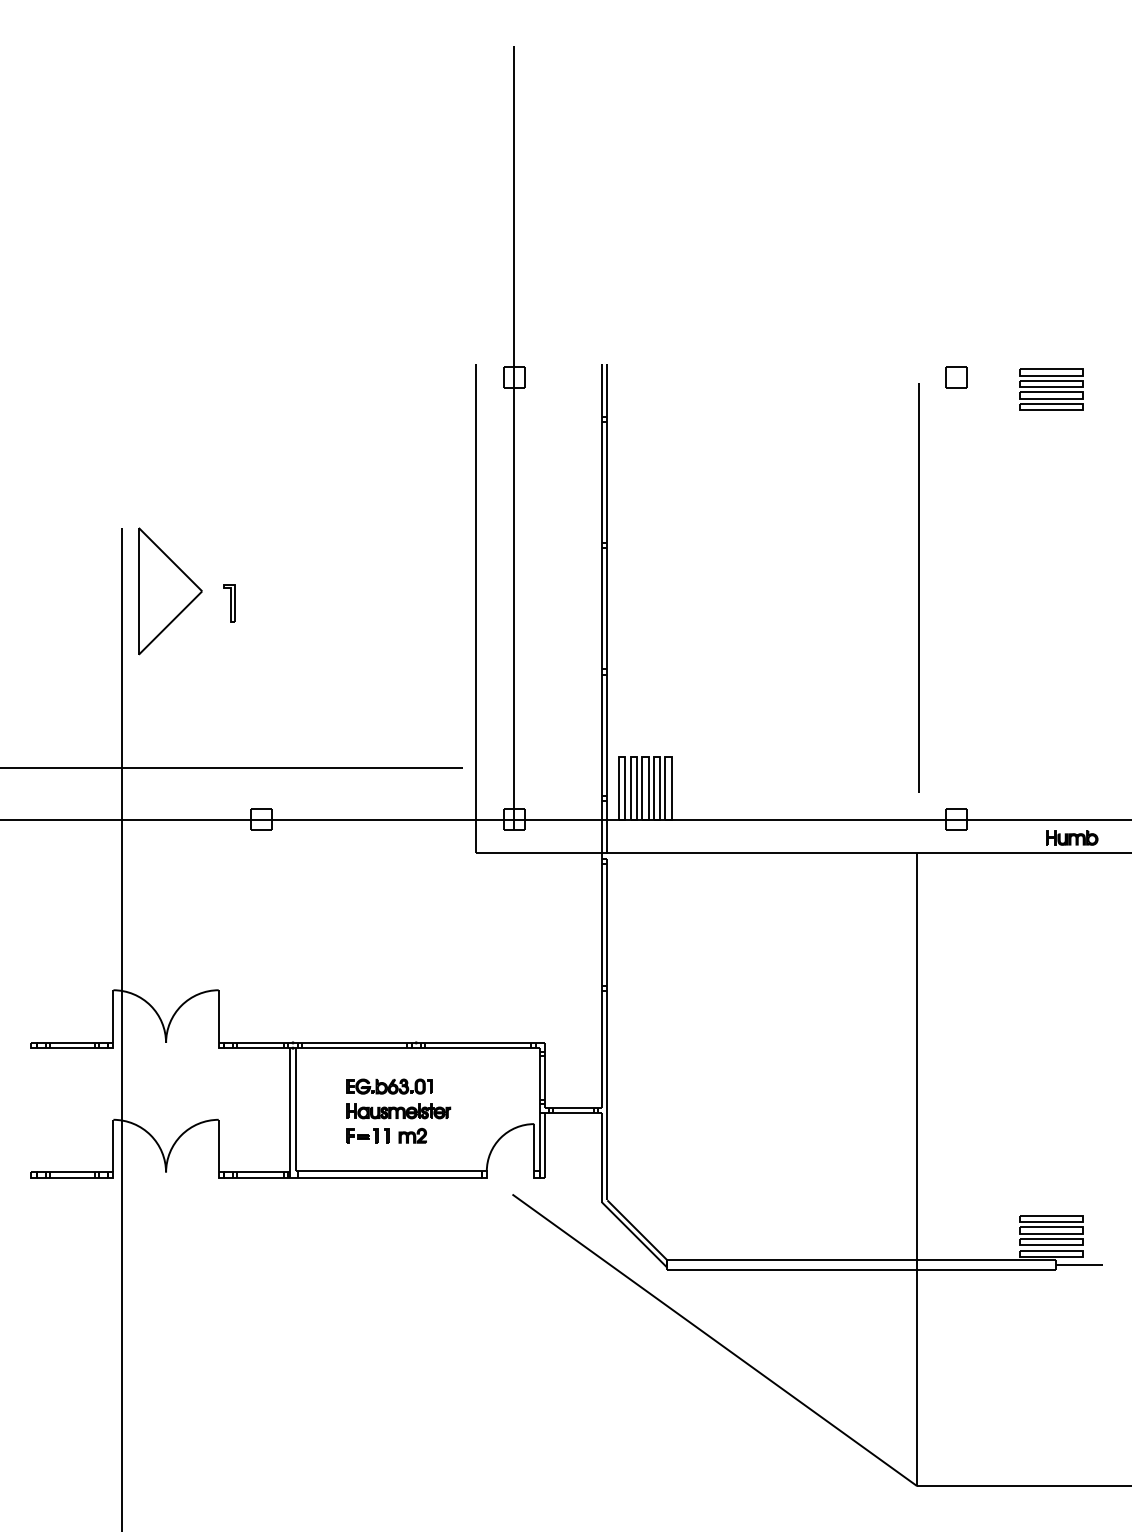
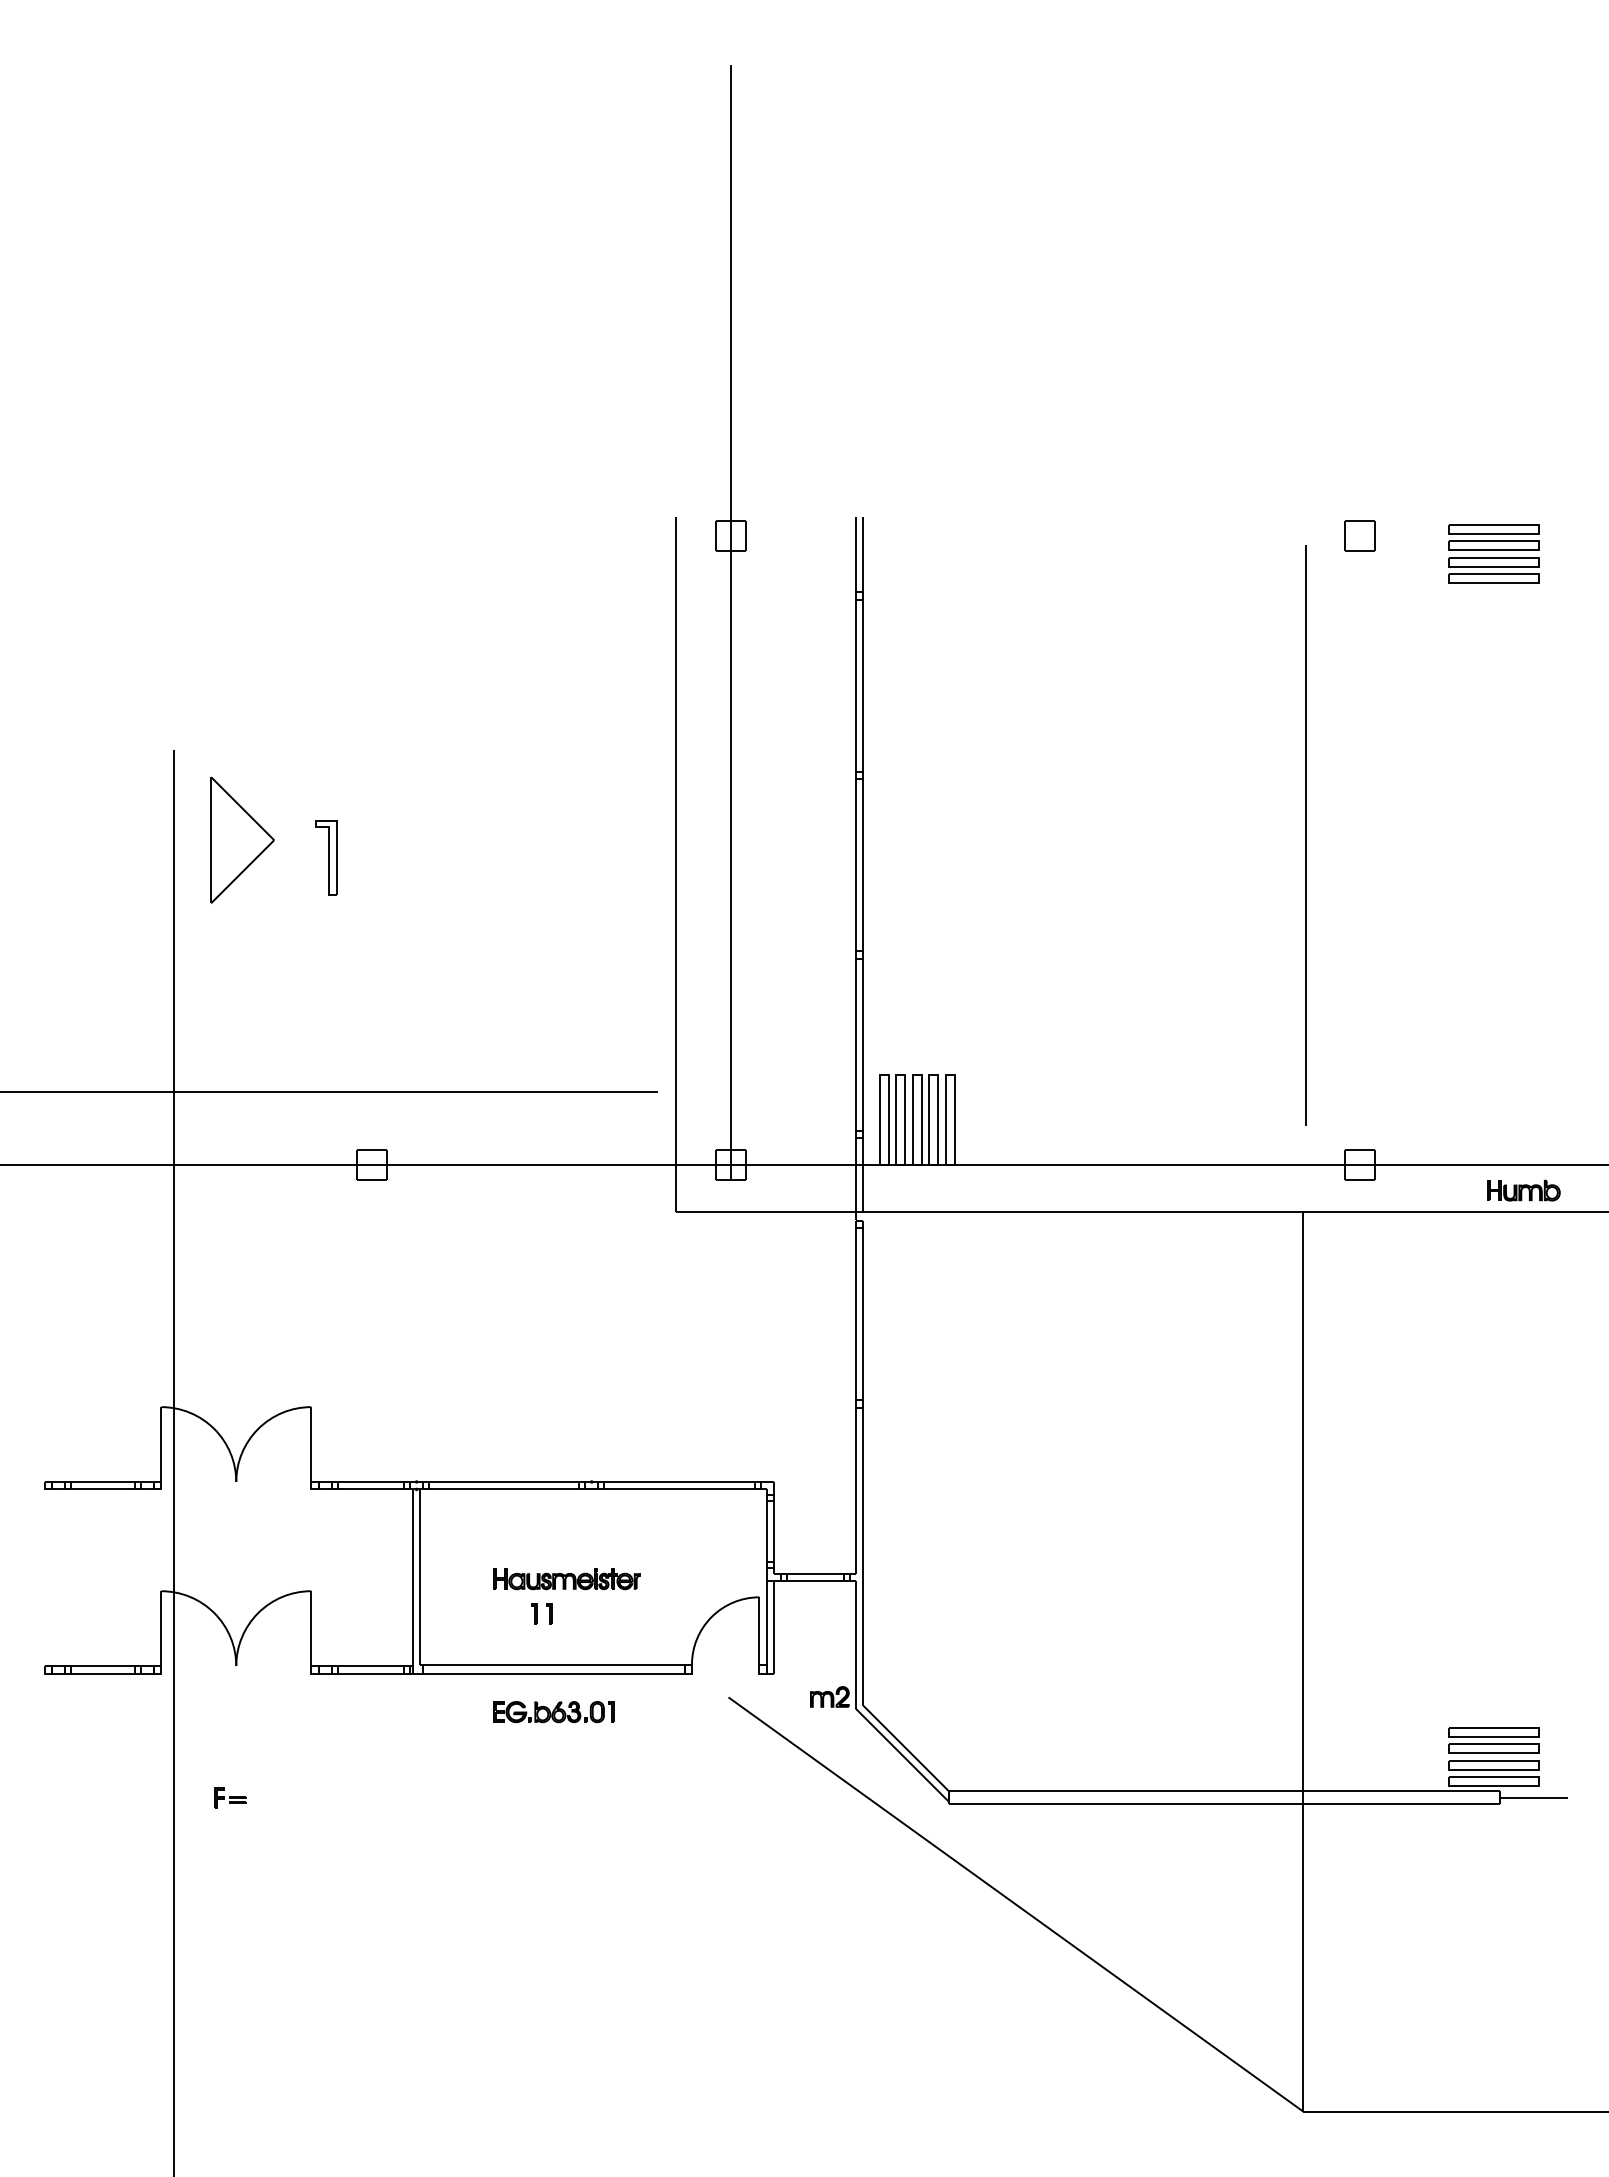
part: (170, 590) -> (242, 839), size x0.7
part: (229, 603) -> (326, 857), size x1.4
part: (389, 1086) -> (553, 1712), moved
part: (358, 1135) -> (230, 1797), moved
part: (412, 1135) -> (829, 1696), moved

